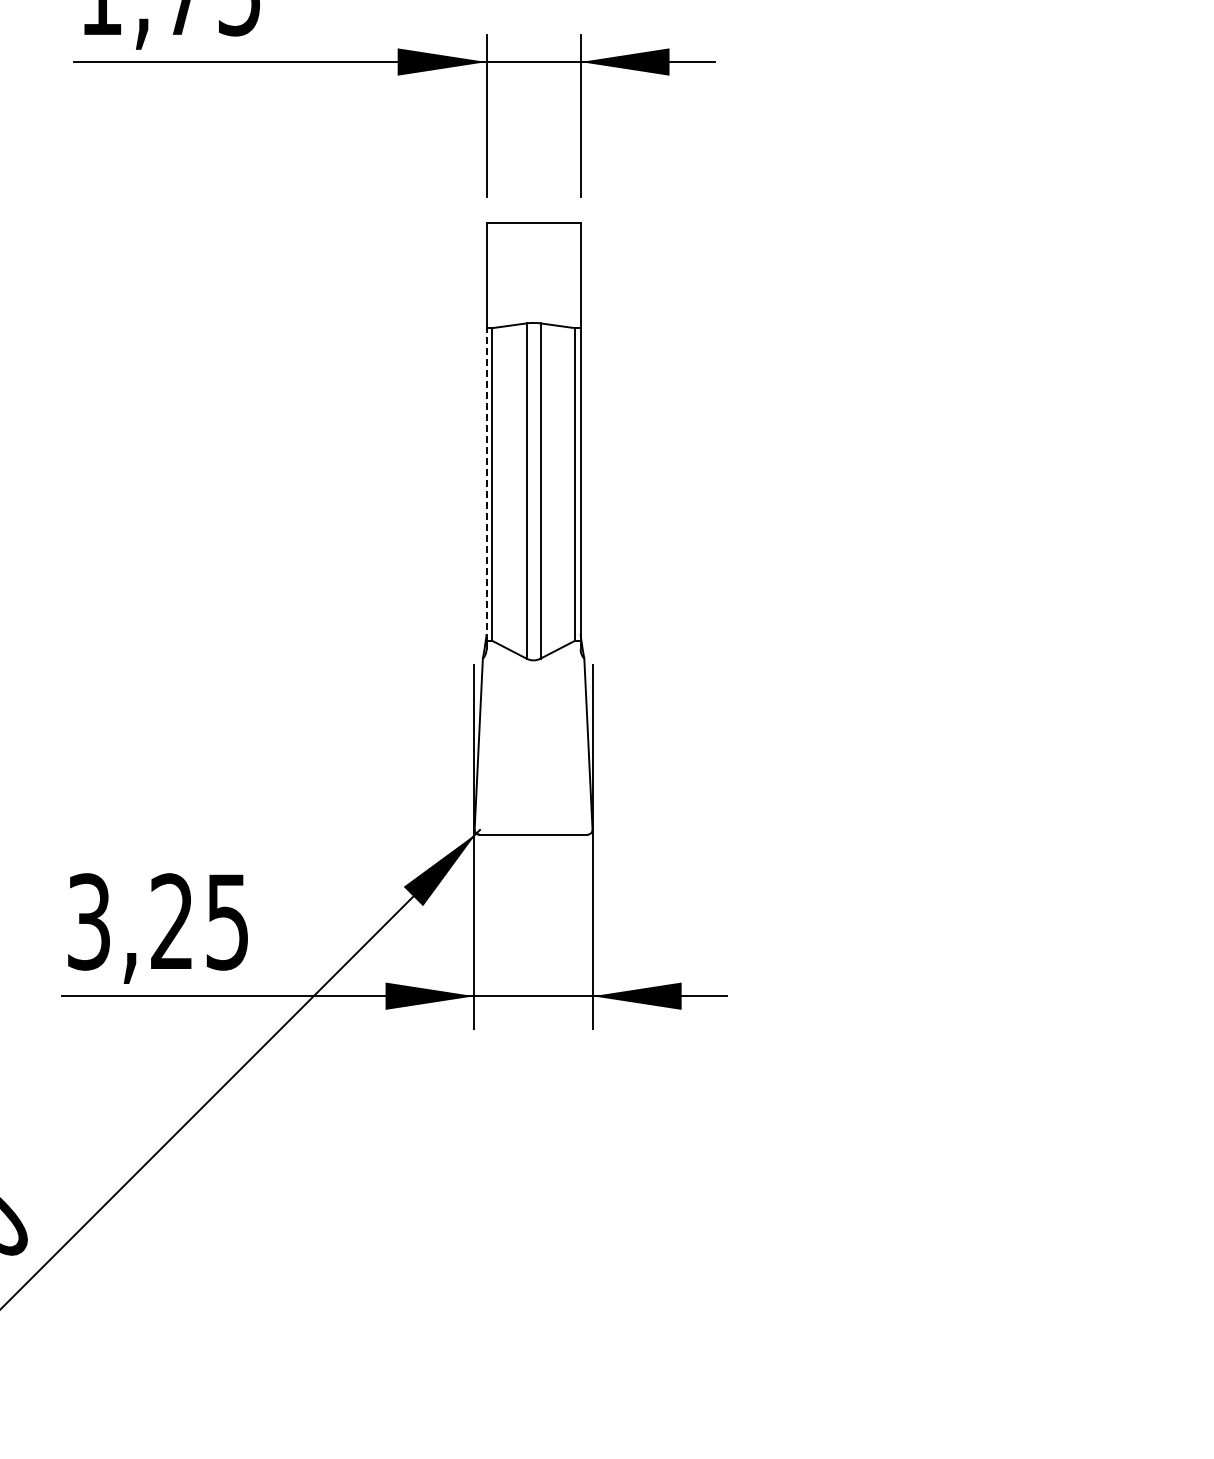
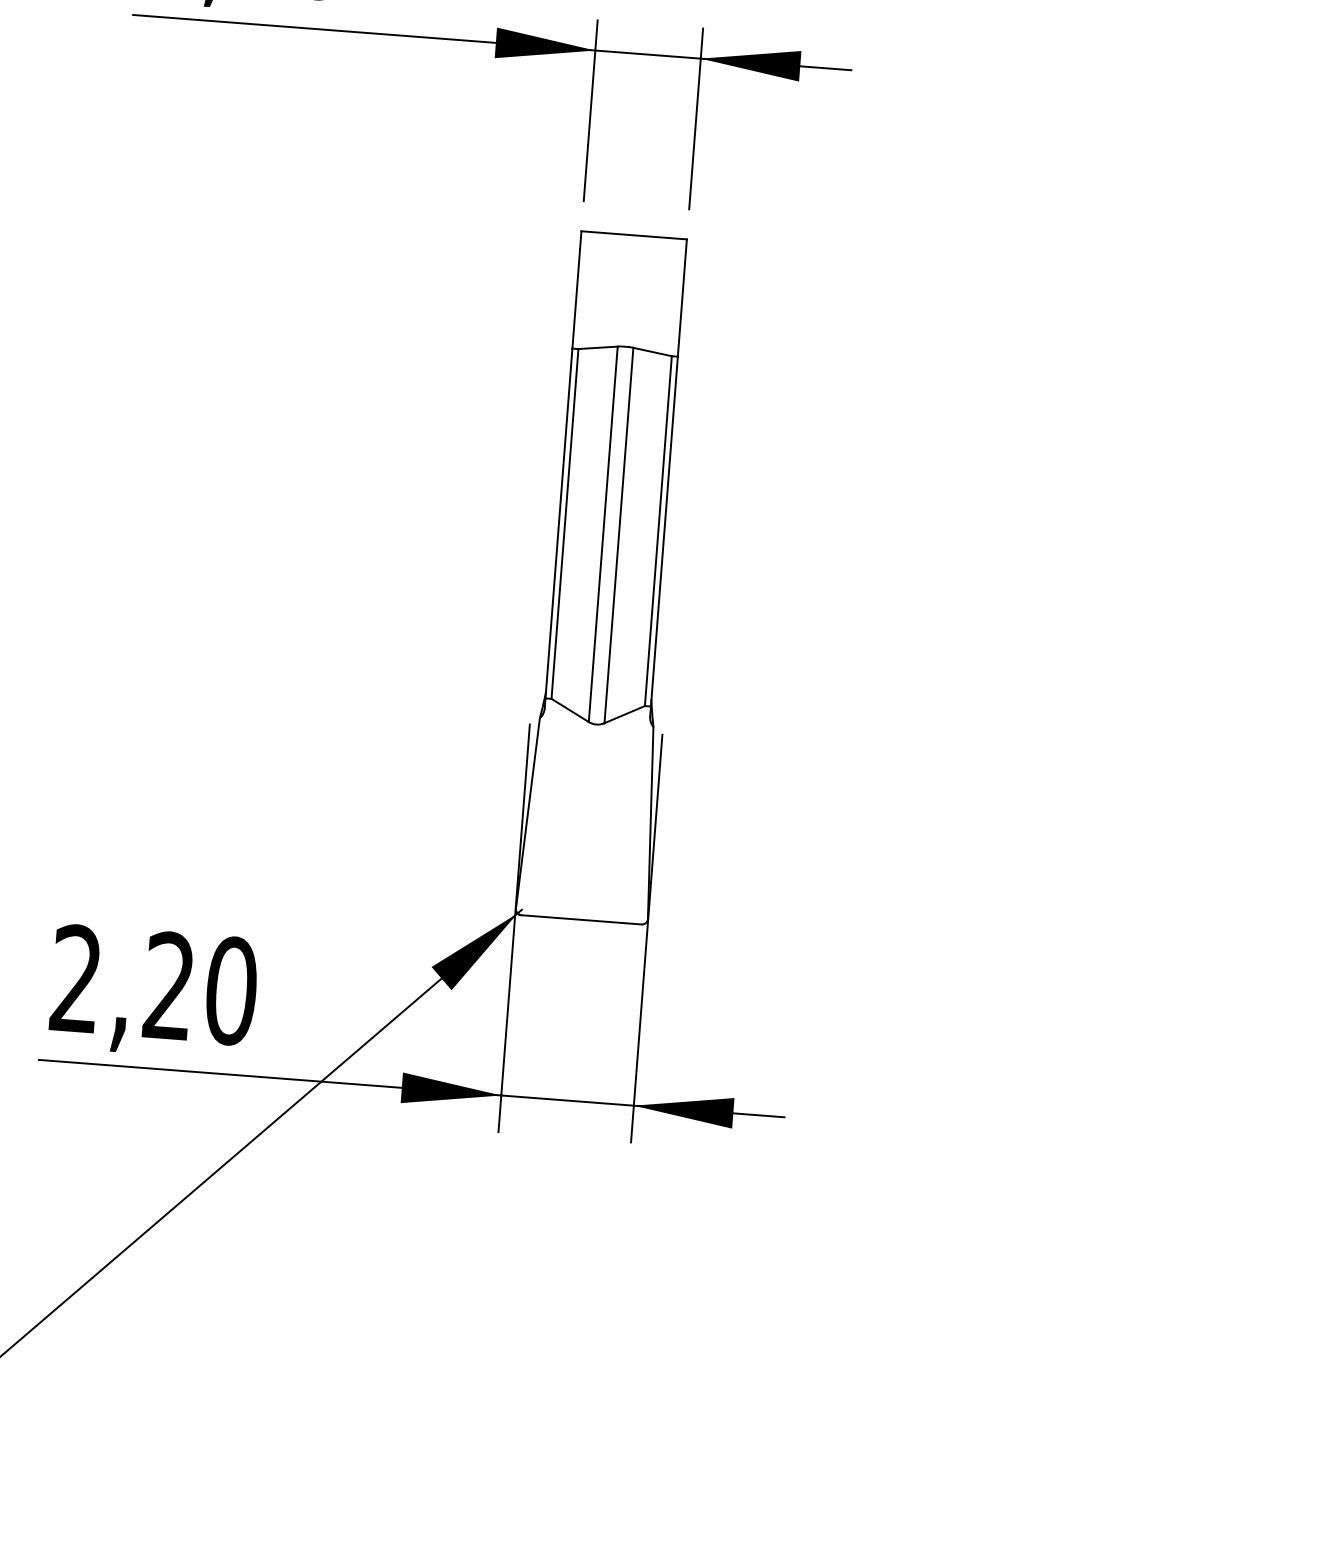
line: (486, 483) -> (559, 522), dashed -> solid
text: (158, 921) -> (154, 984), 3,25 -> 2,20

